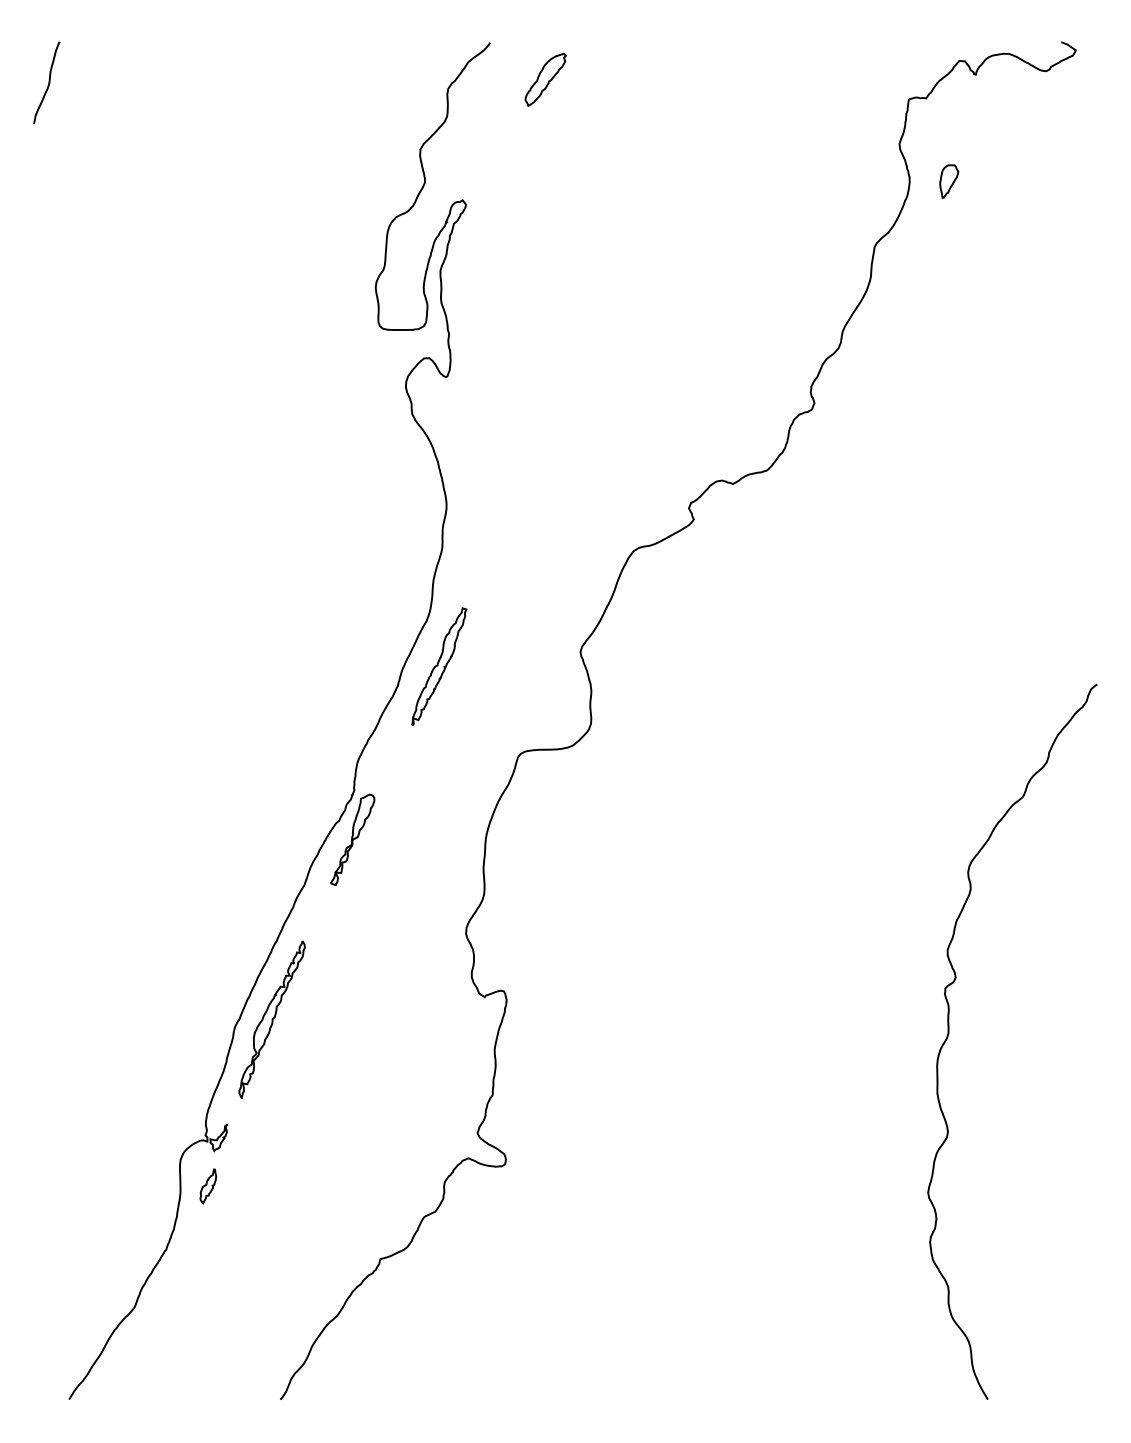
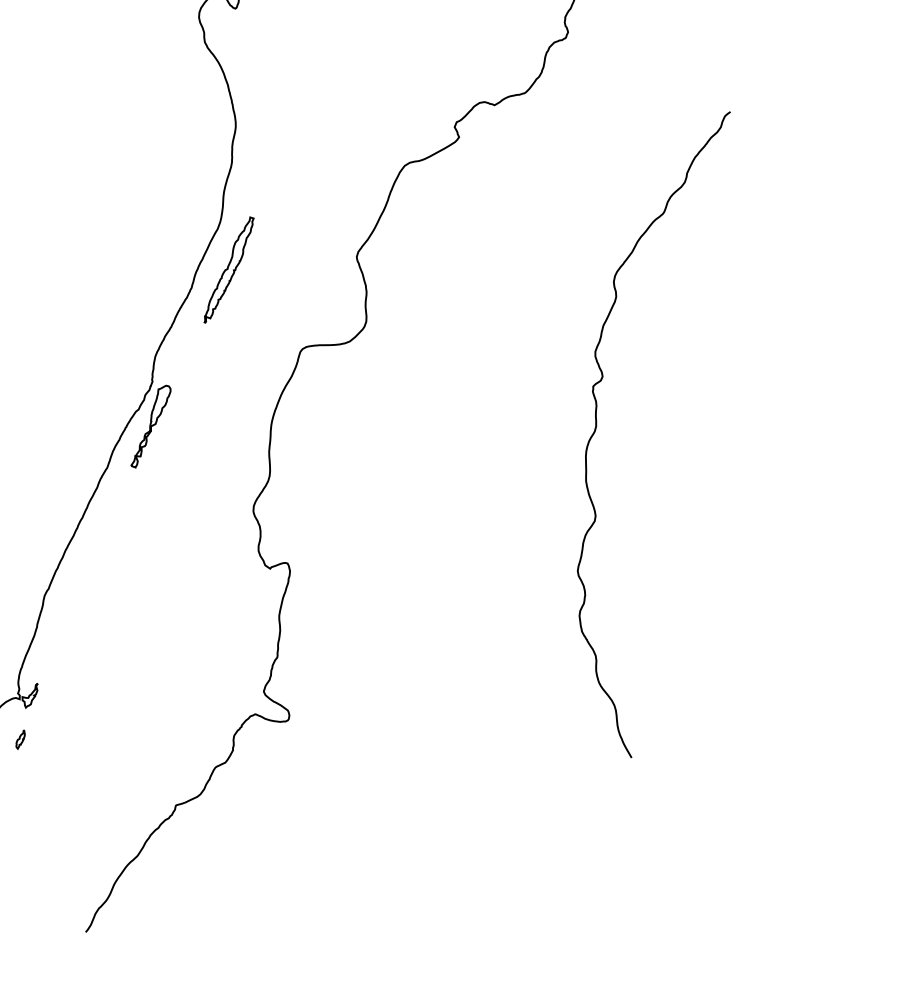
part: (271, 1019) -> (77, 588), removed
curve: (949, 1034) -> (597, 428), moved
part: (208, 1186) -> (20, 739), size x0.6

